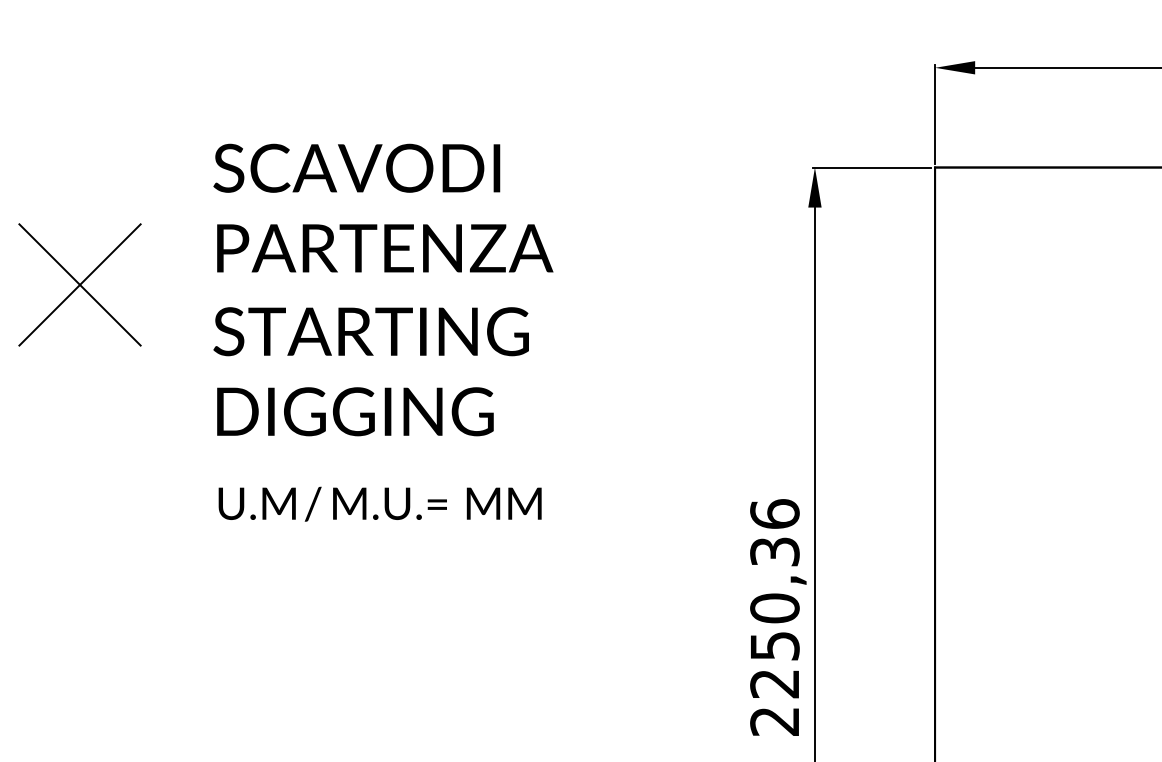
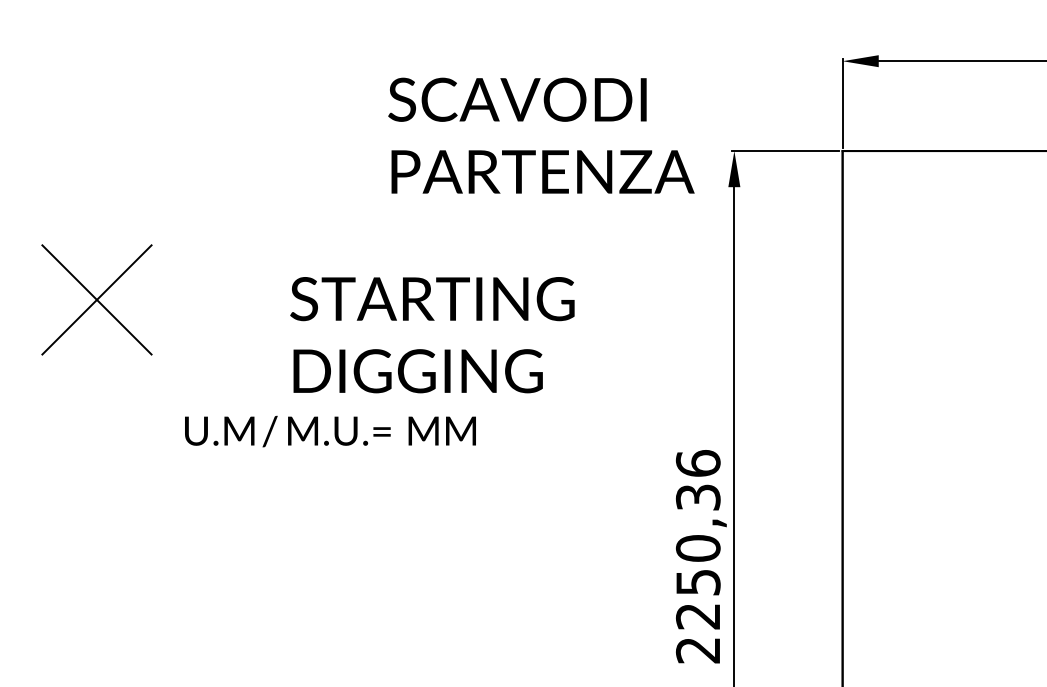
text: (383, 207) -> (541, 135), moved
part: (79, 284) -> (96, 299), moved
text: (371, 372) -> (432, 335), moved
text: (380, 504) -> (330, 431), moved

